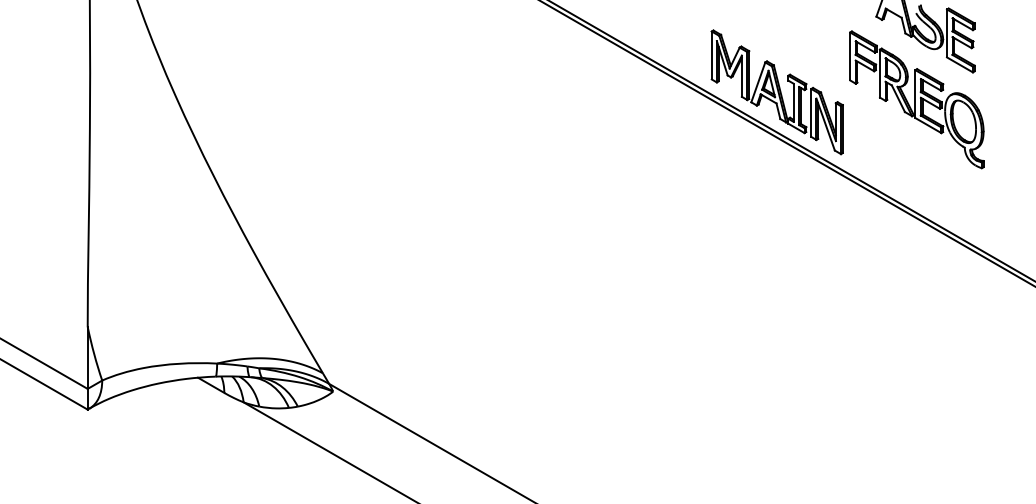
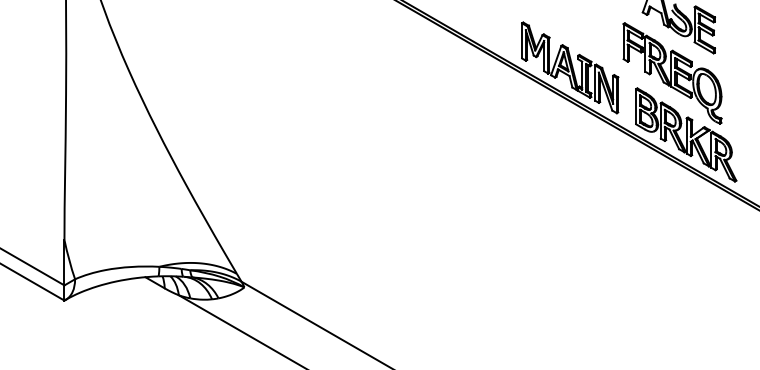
part: (935, 183) -> (686, 134), added

